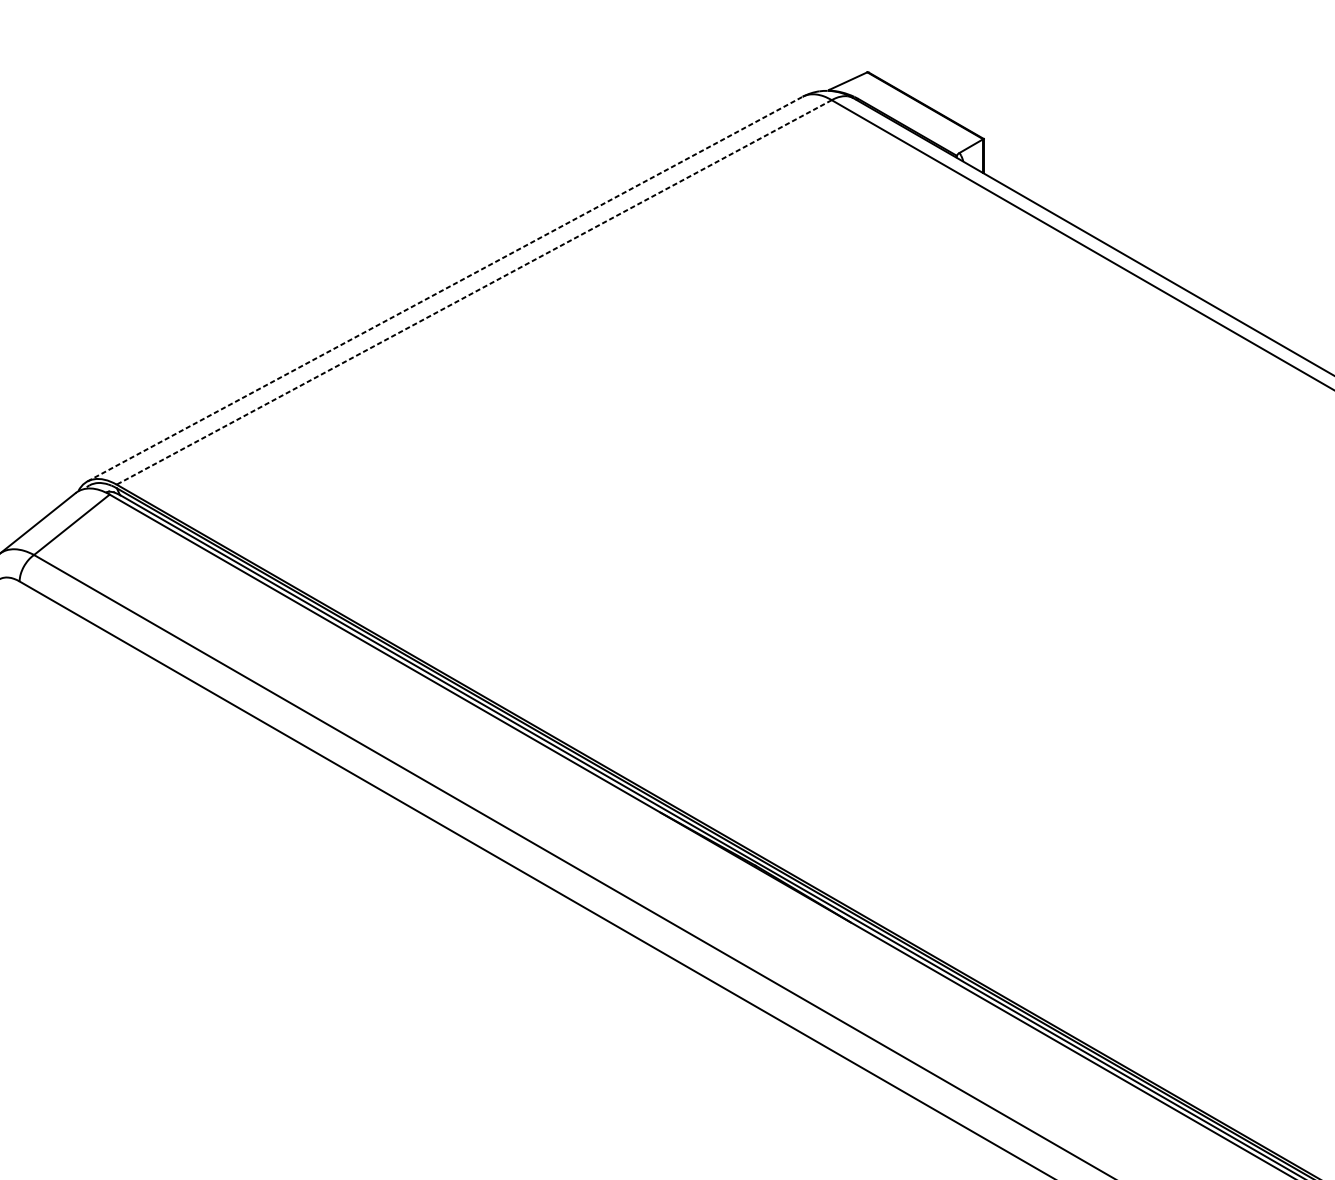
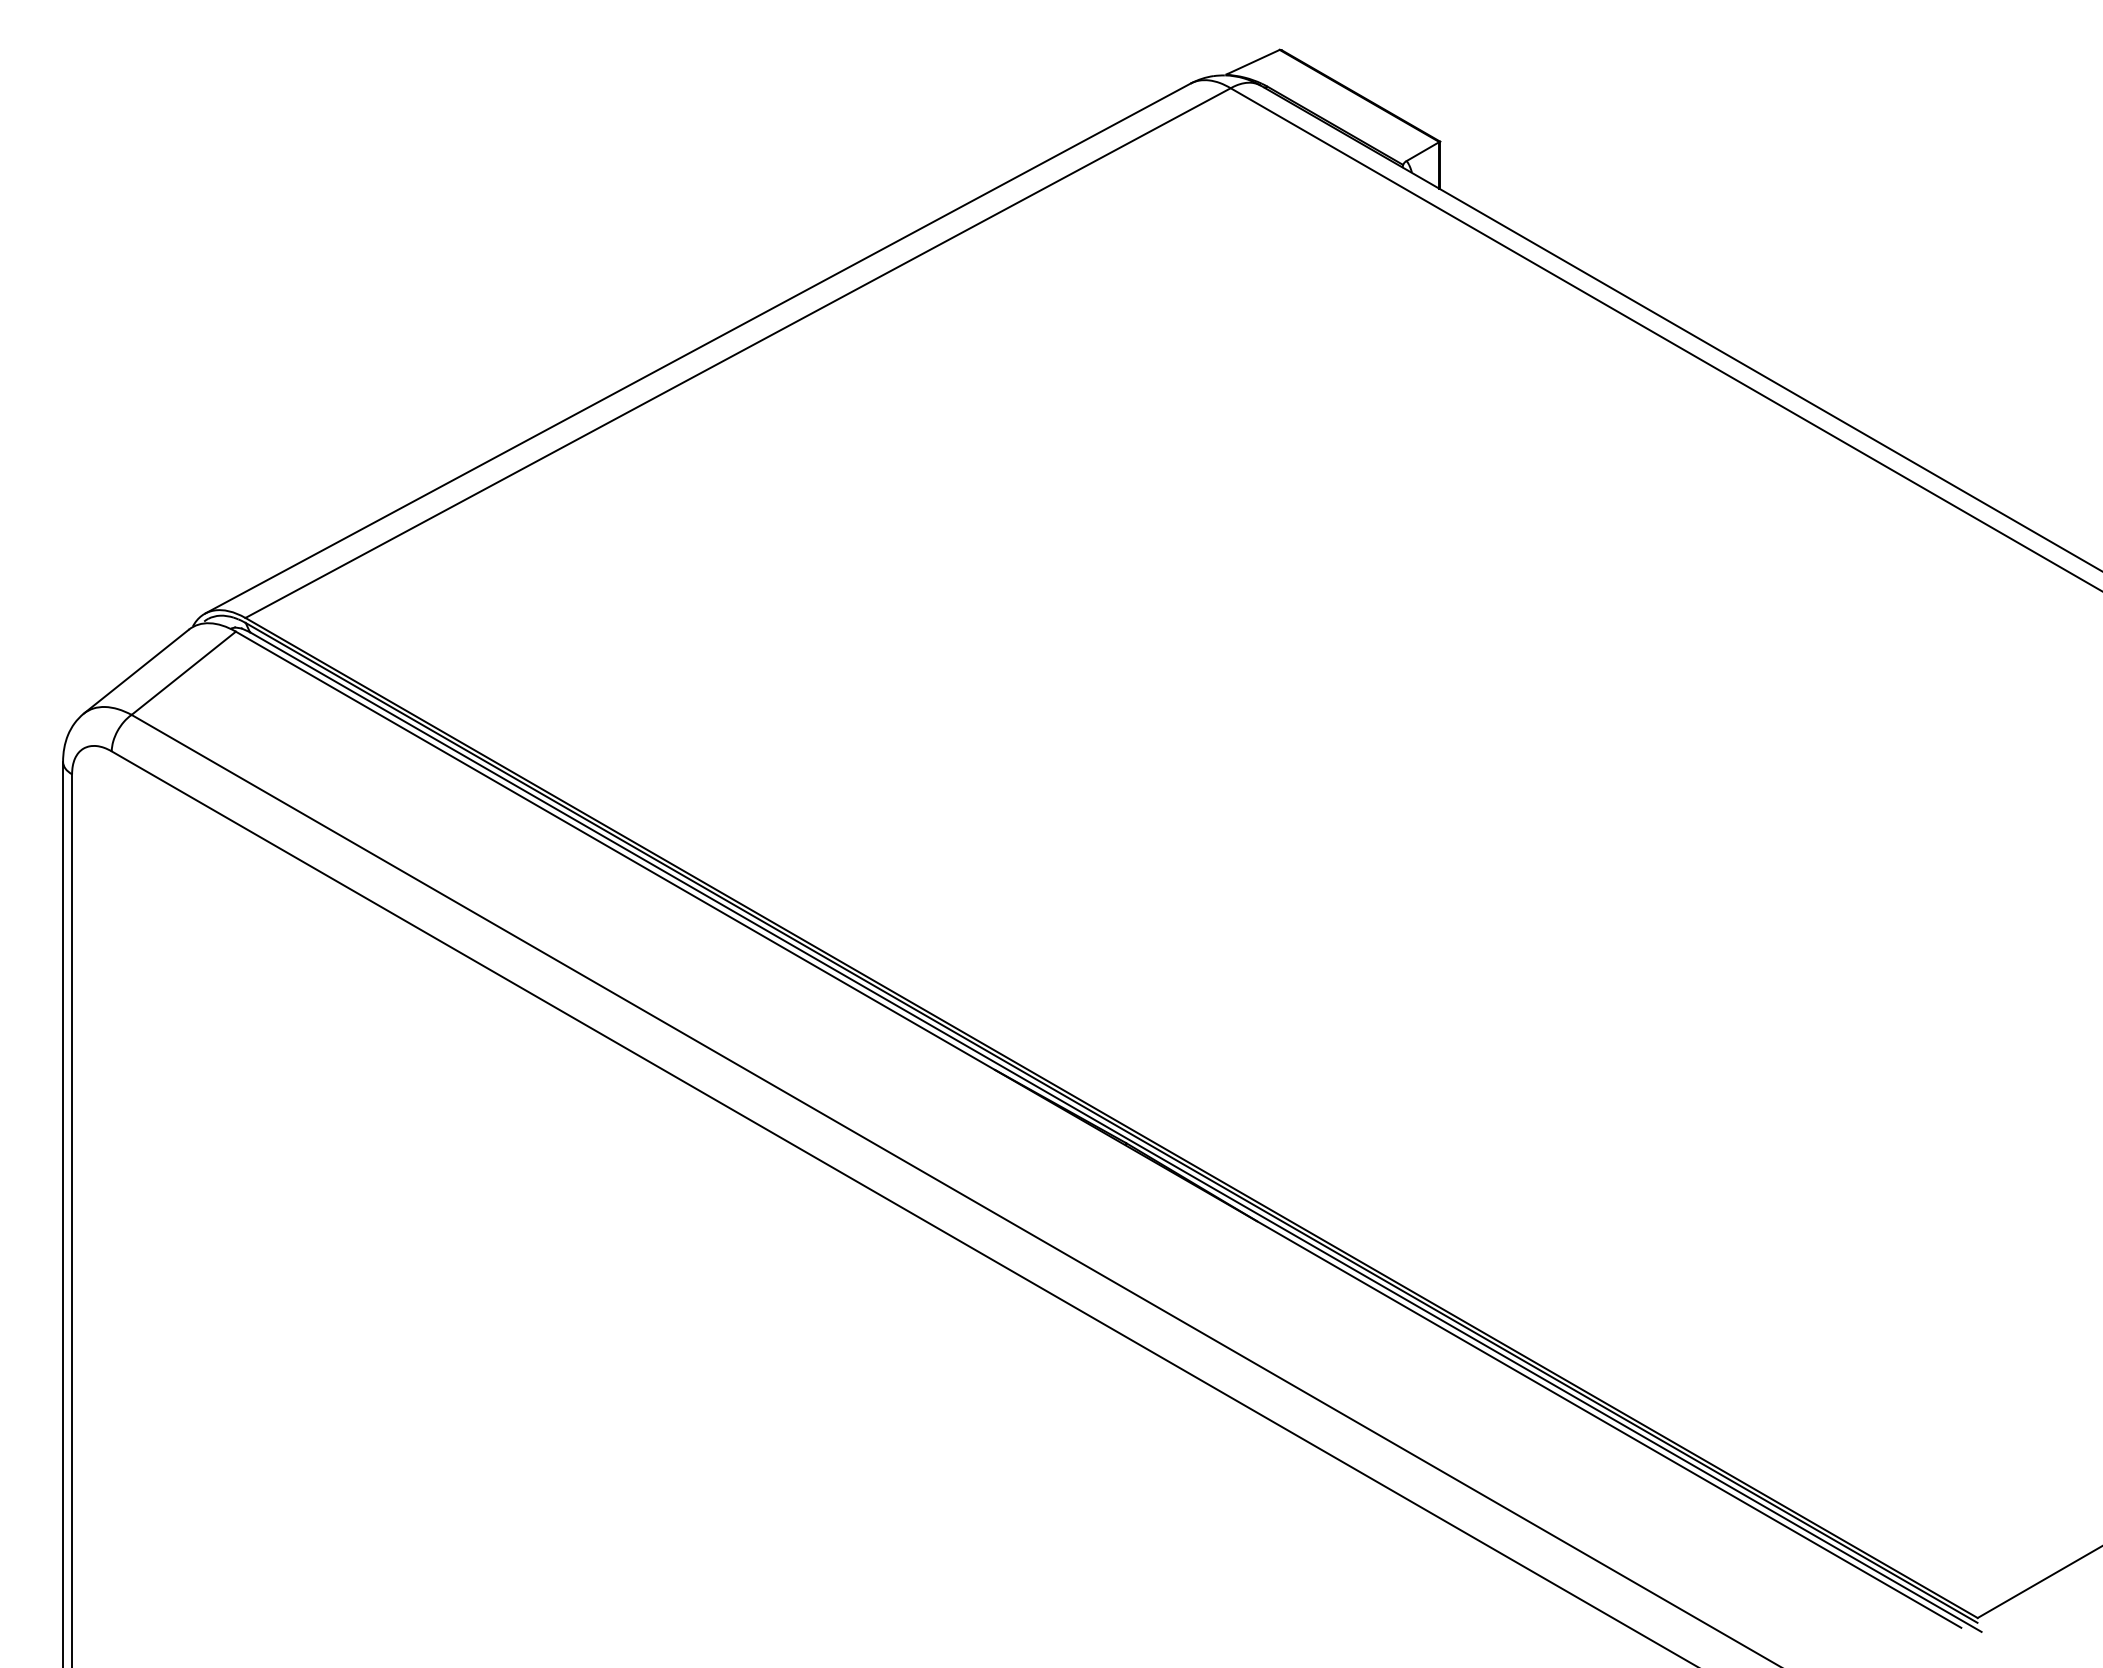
line: (445, 289) -> (698, 348), dashed -> solid
line: (473, 292) -> (737, 353), dashed -> solid

